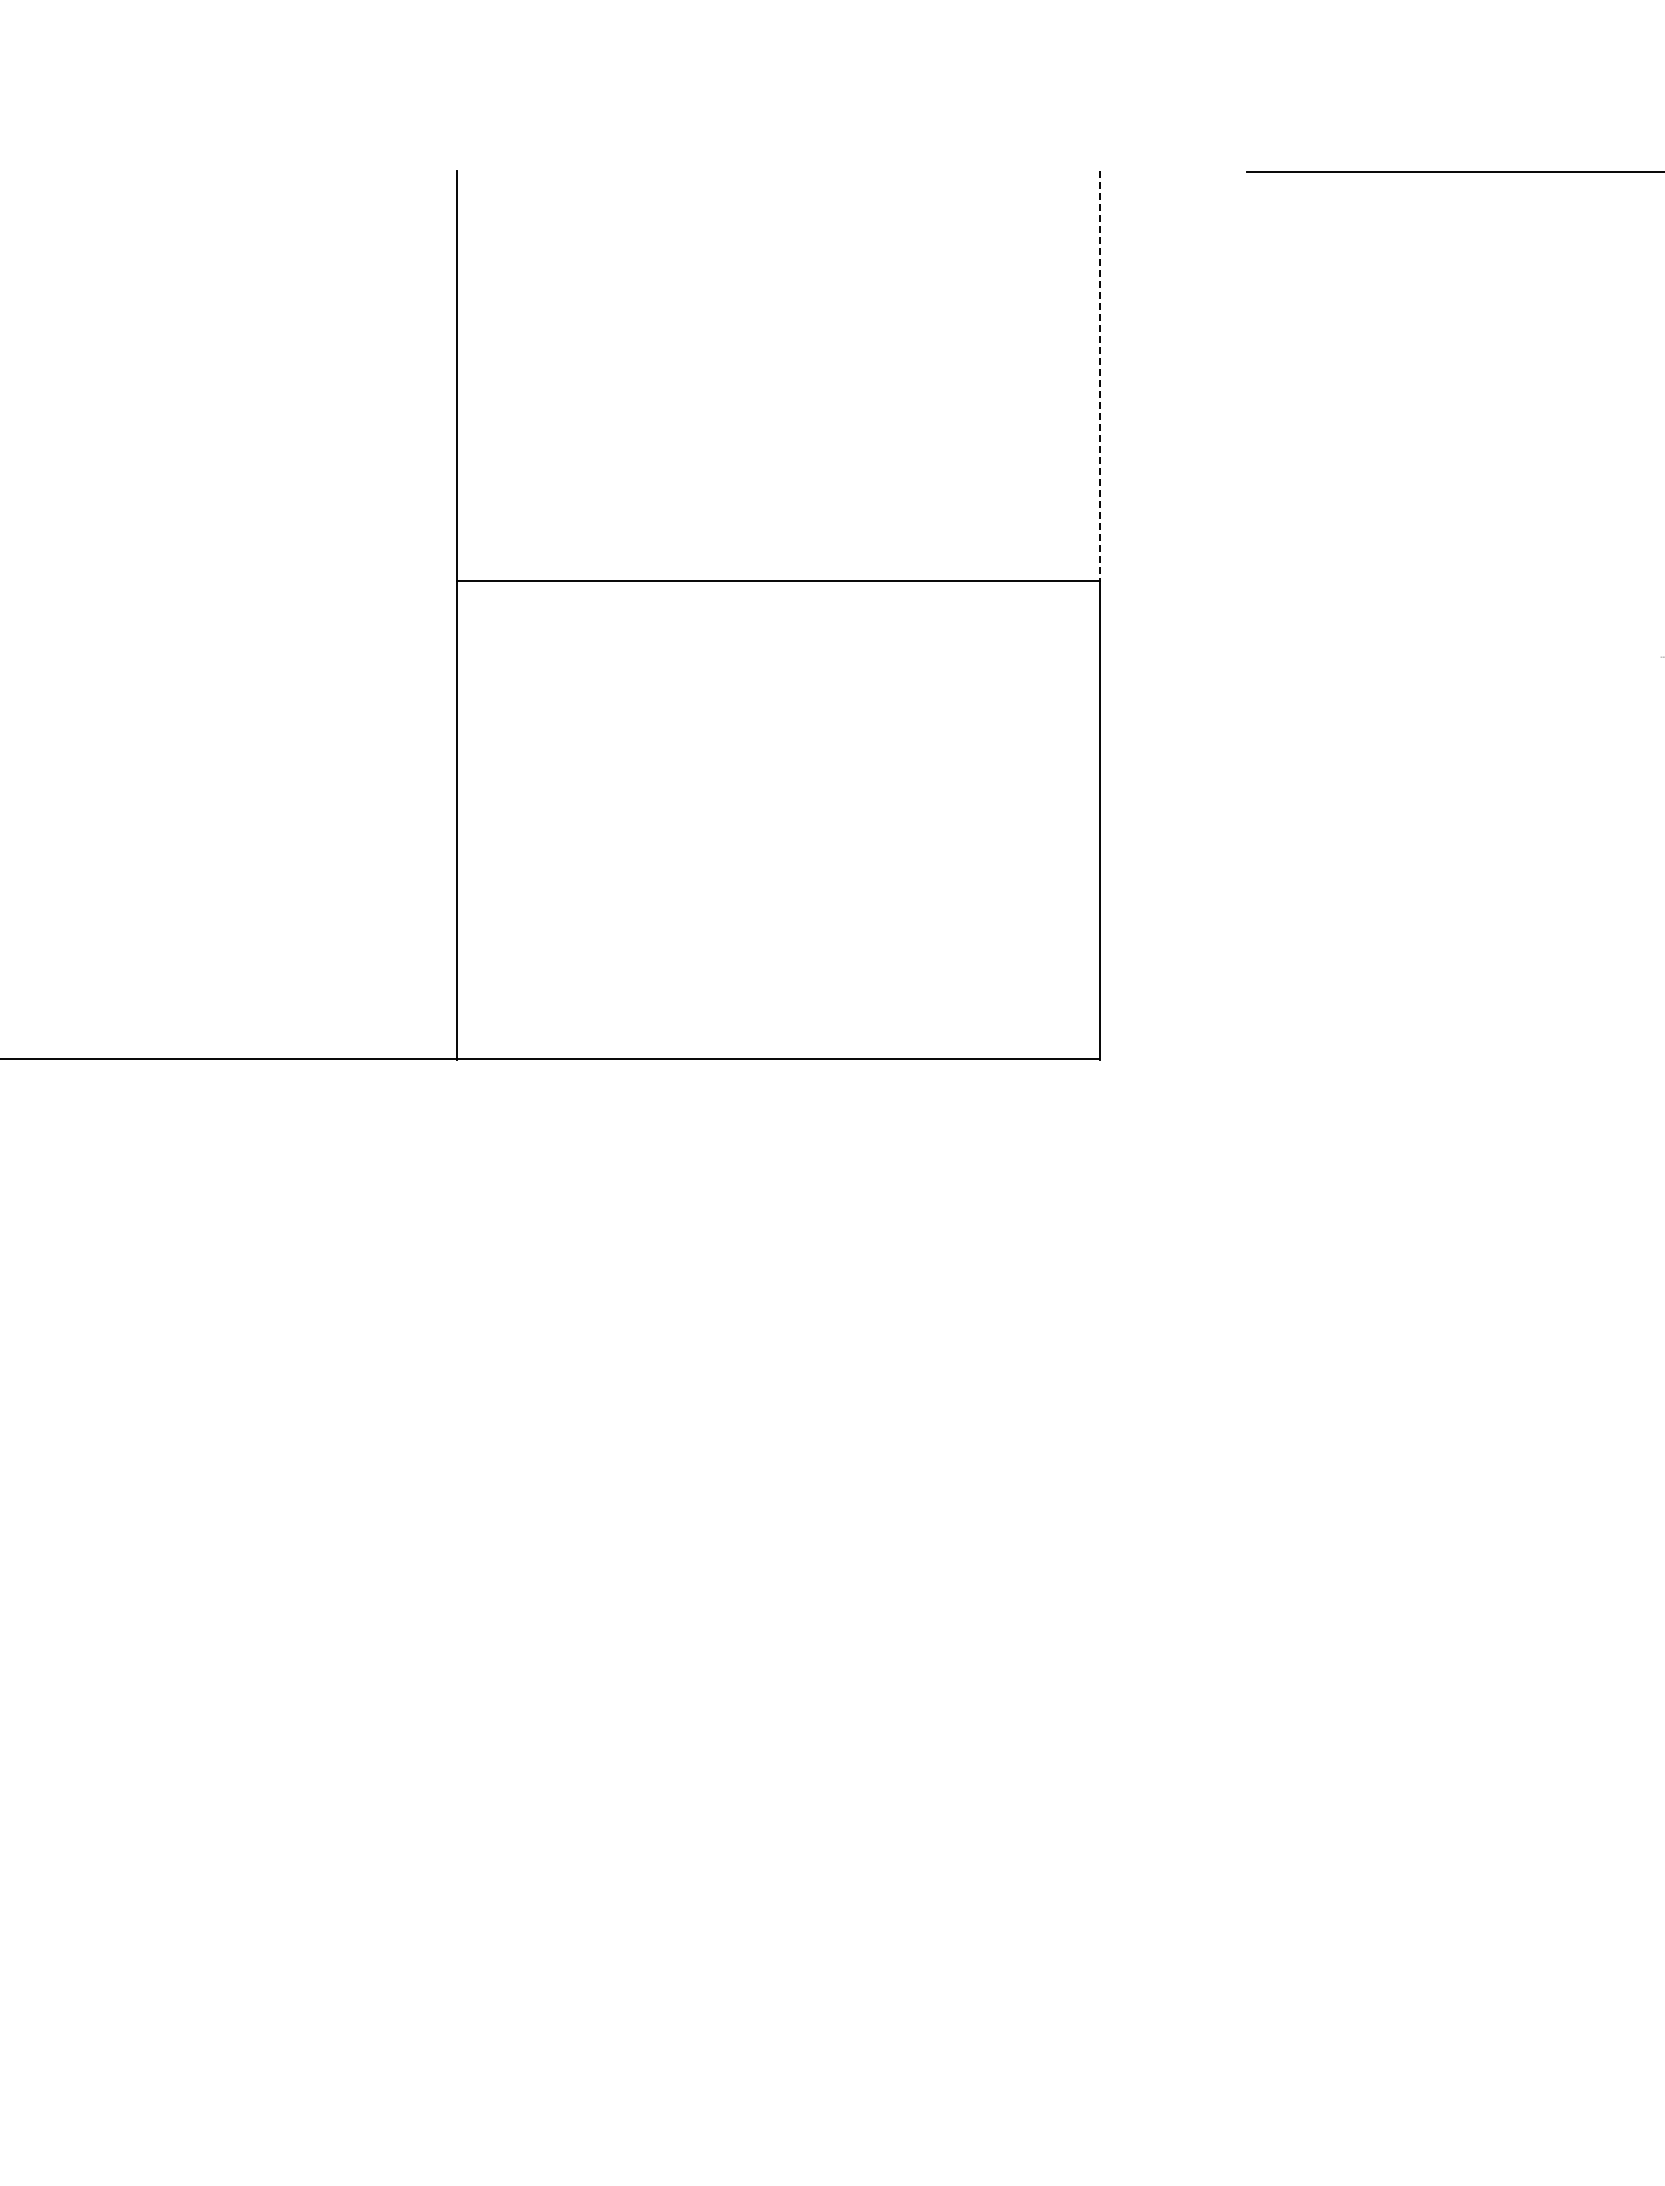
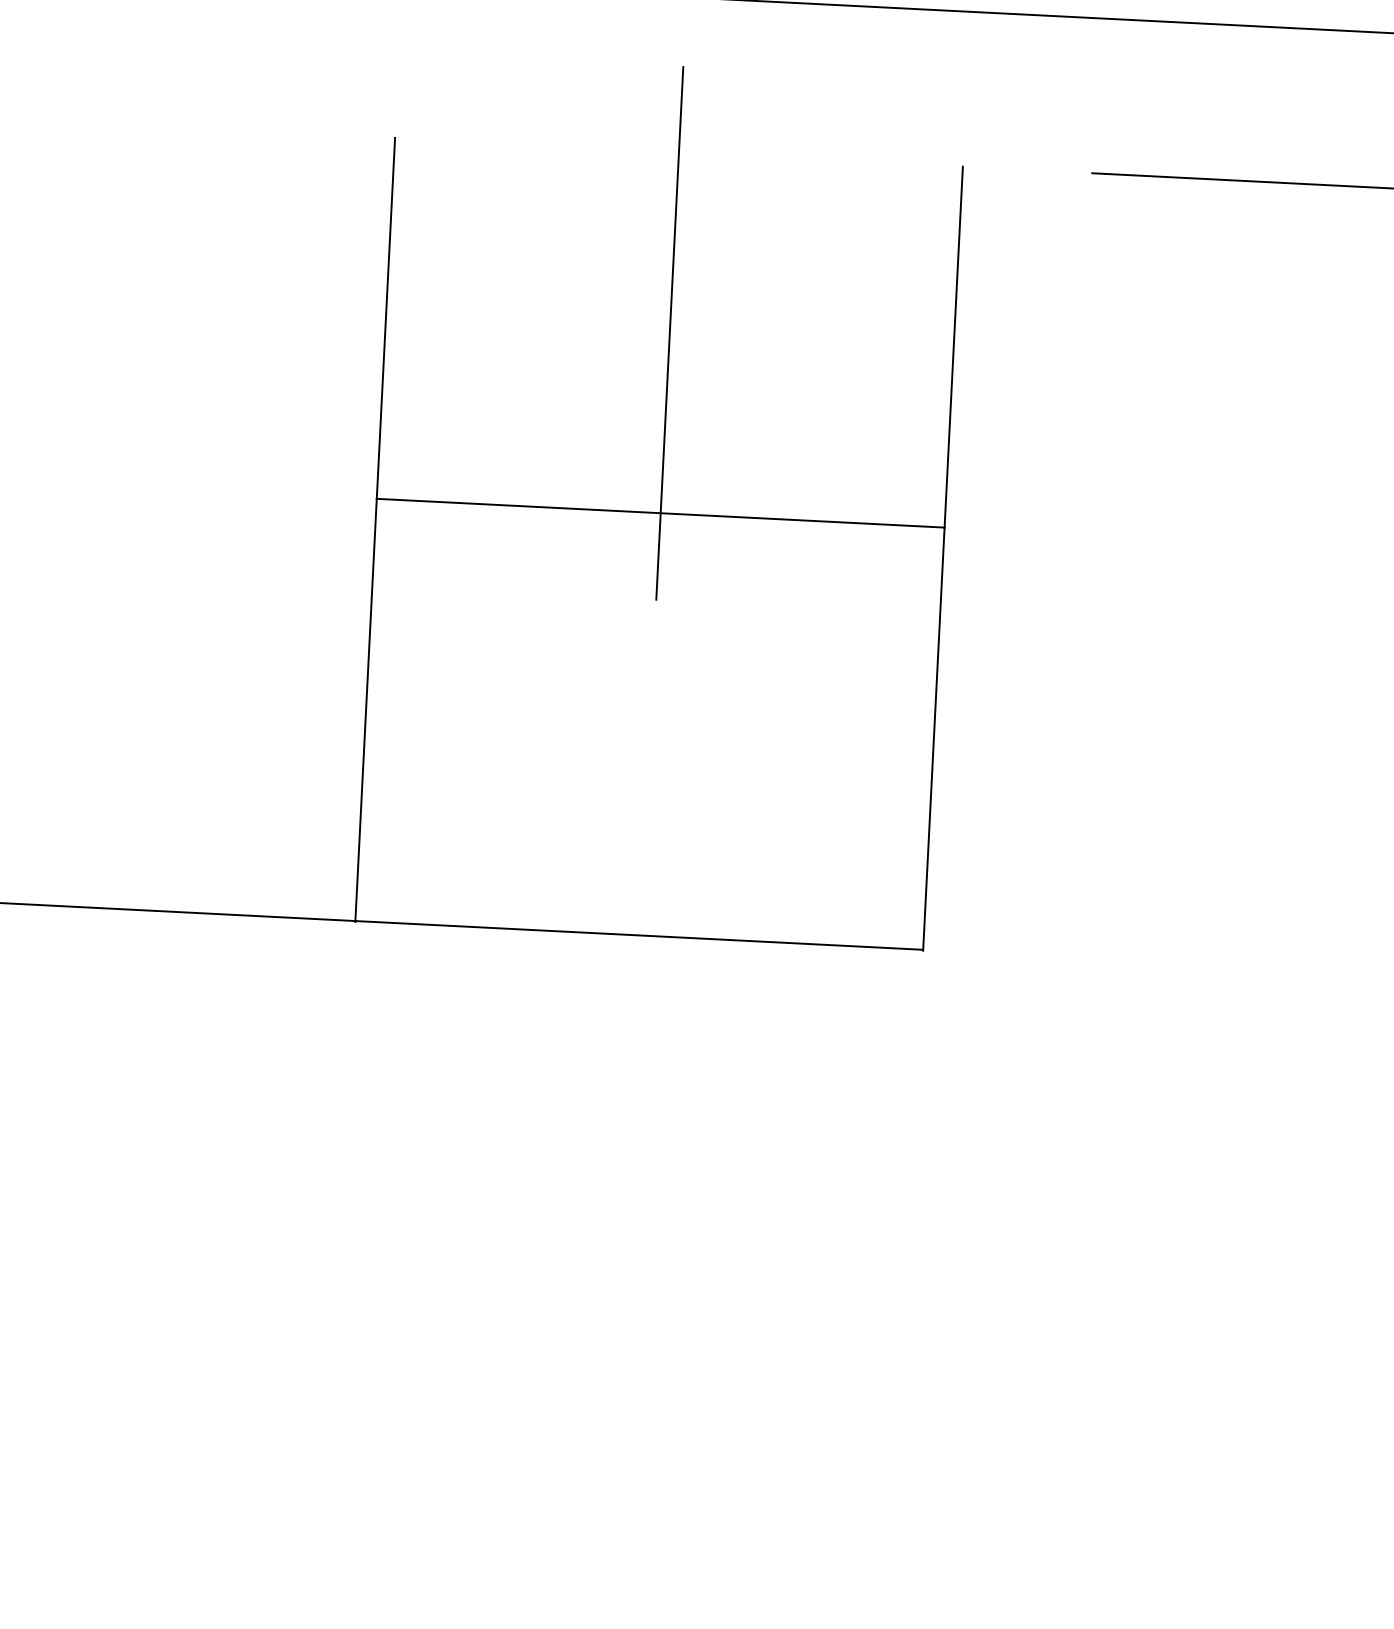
line: (778, 376) -> (669, 333), added
line: (1100, 376) -> (953, 347), dashed -> solid

